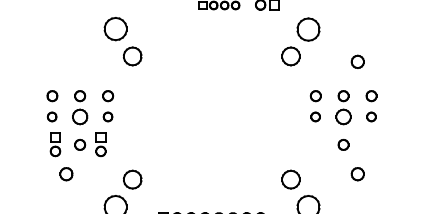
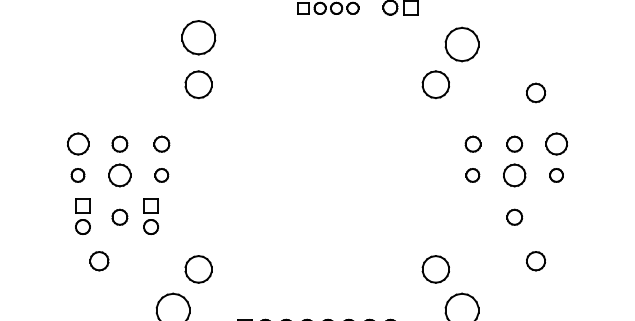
part: (115, 29) -> (198, 38), moved
part: (52, 96) -> (78, 144), size x1.4
part: (371, 96) -> (556, 144), size x1.4

